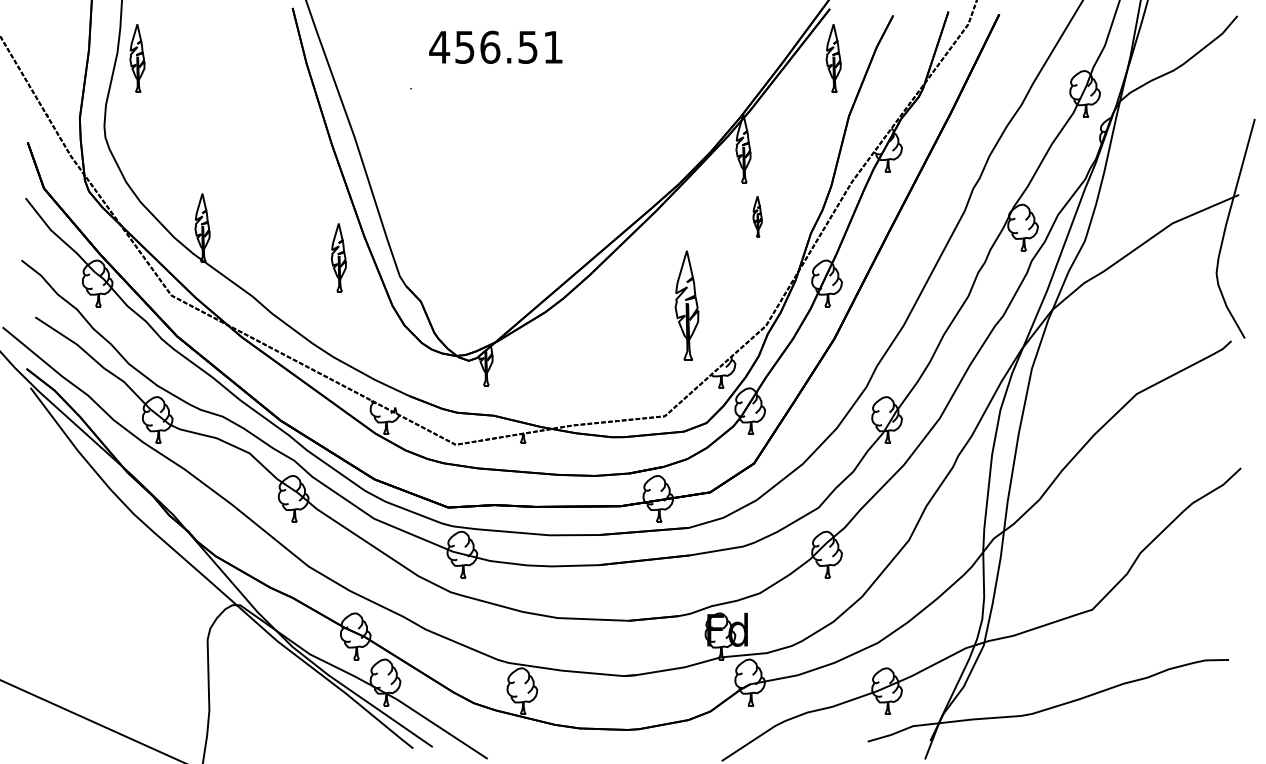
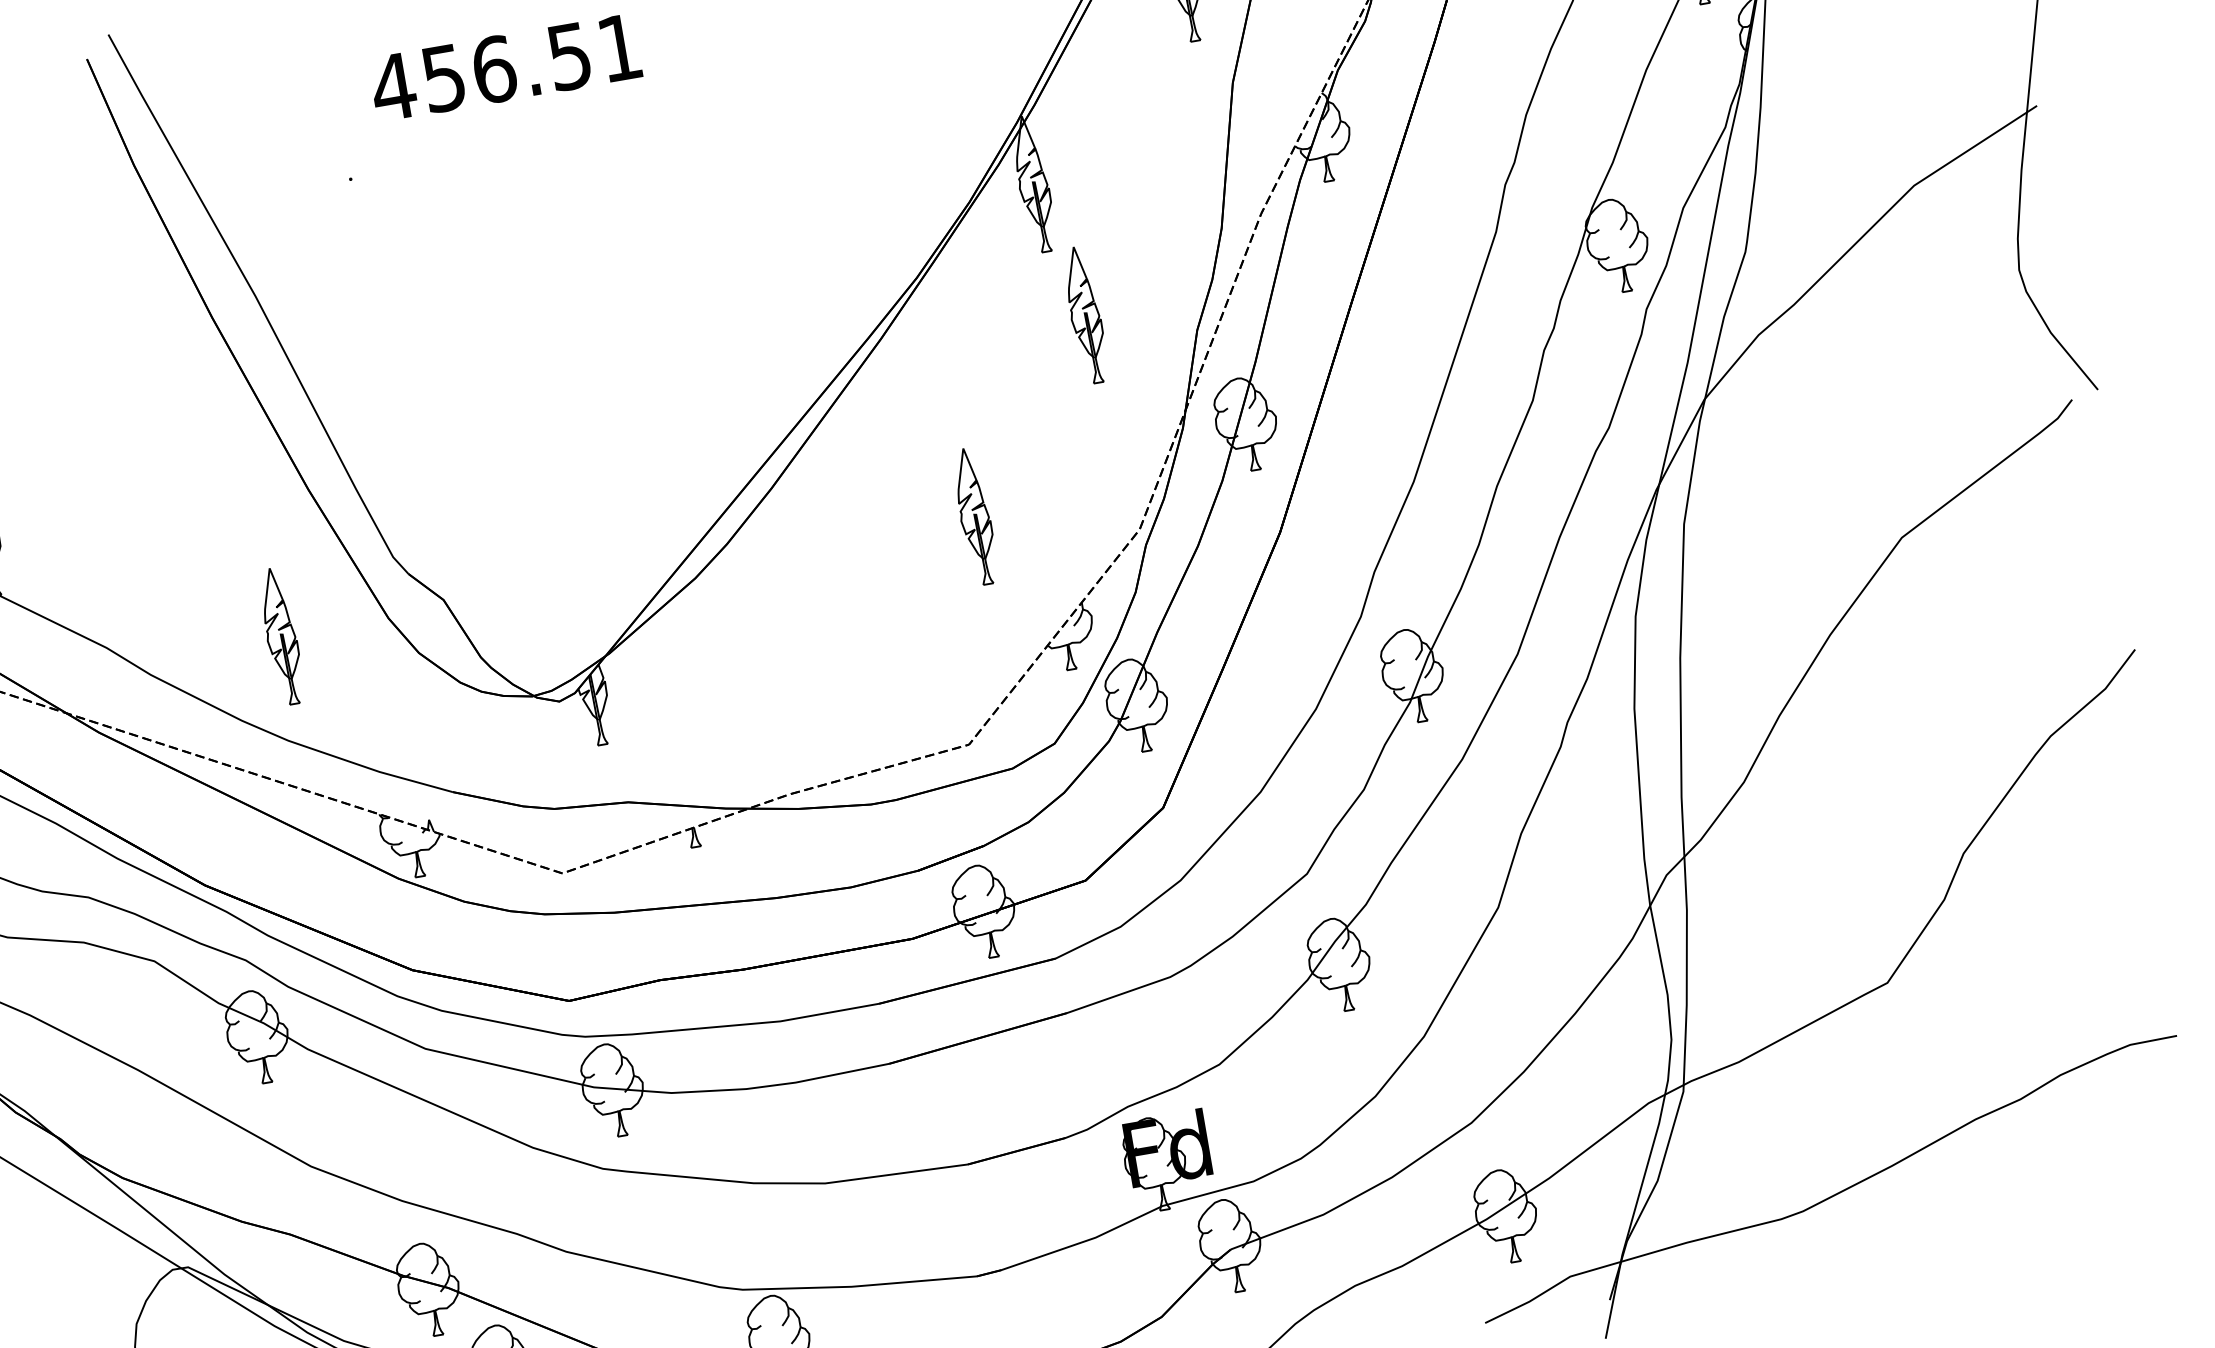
part: (757, 216) -> (1084, 314), size x1.67
part: (338, 257) -> (280, 636), moved
part: (686, 305) -> (974, 516), size x0.62

